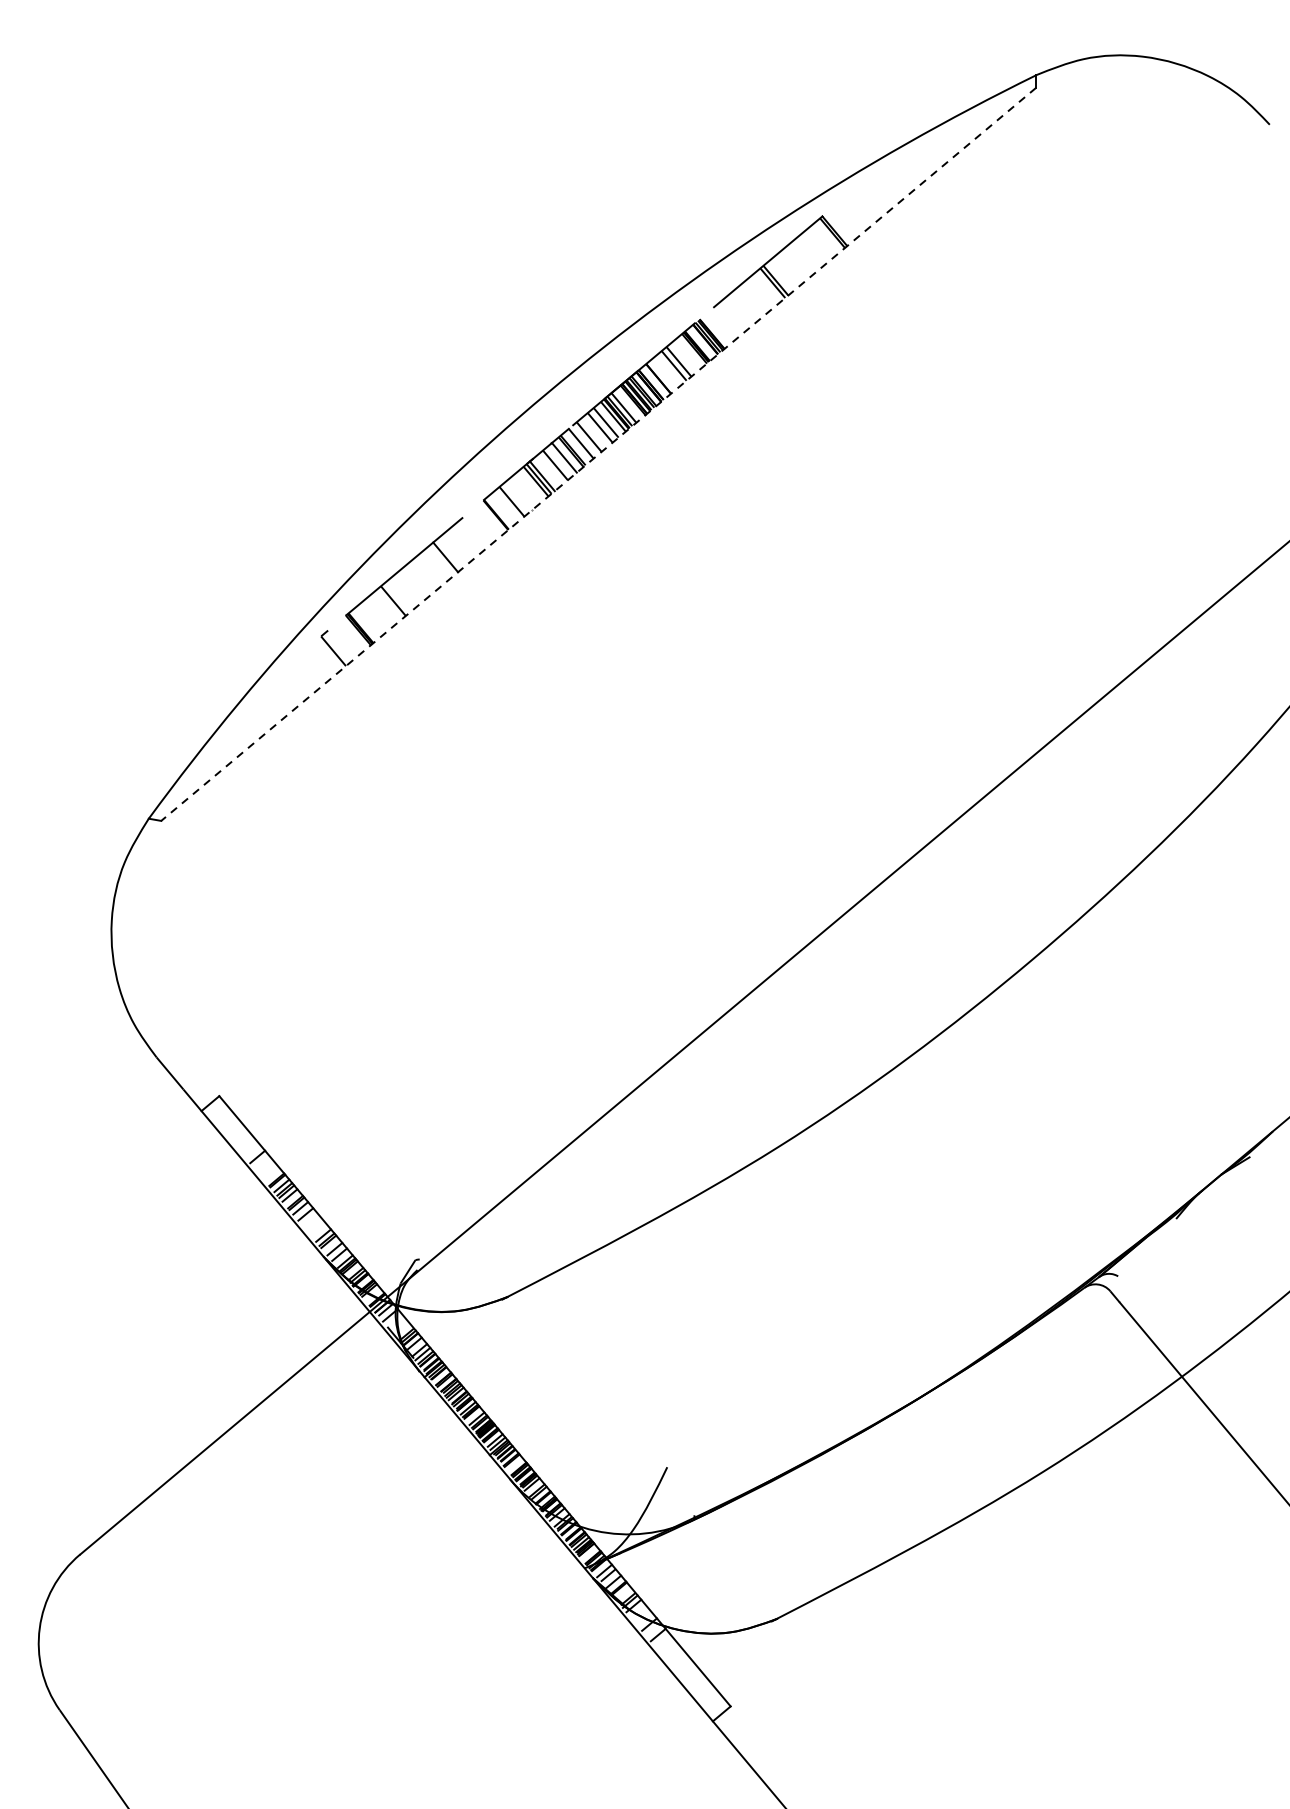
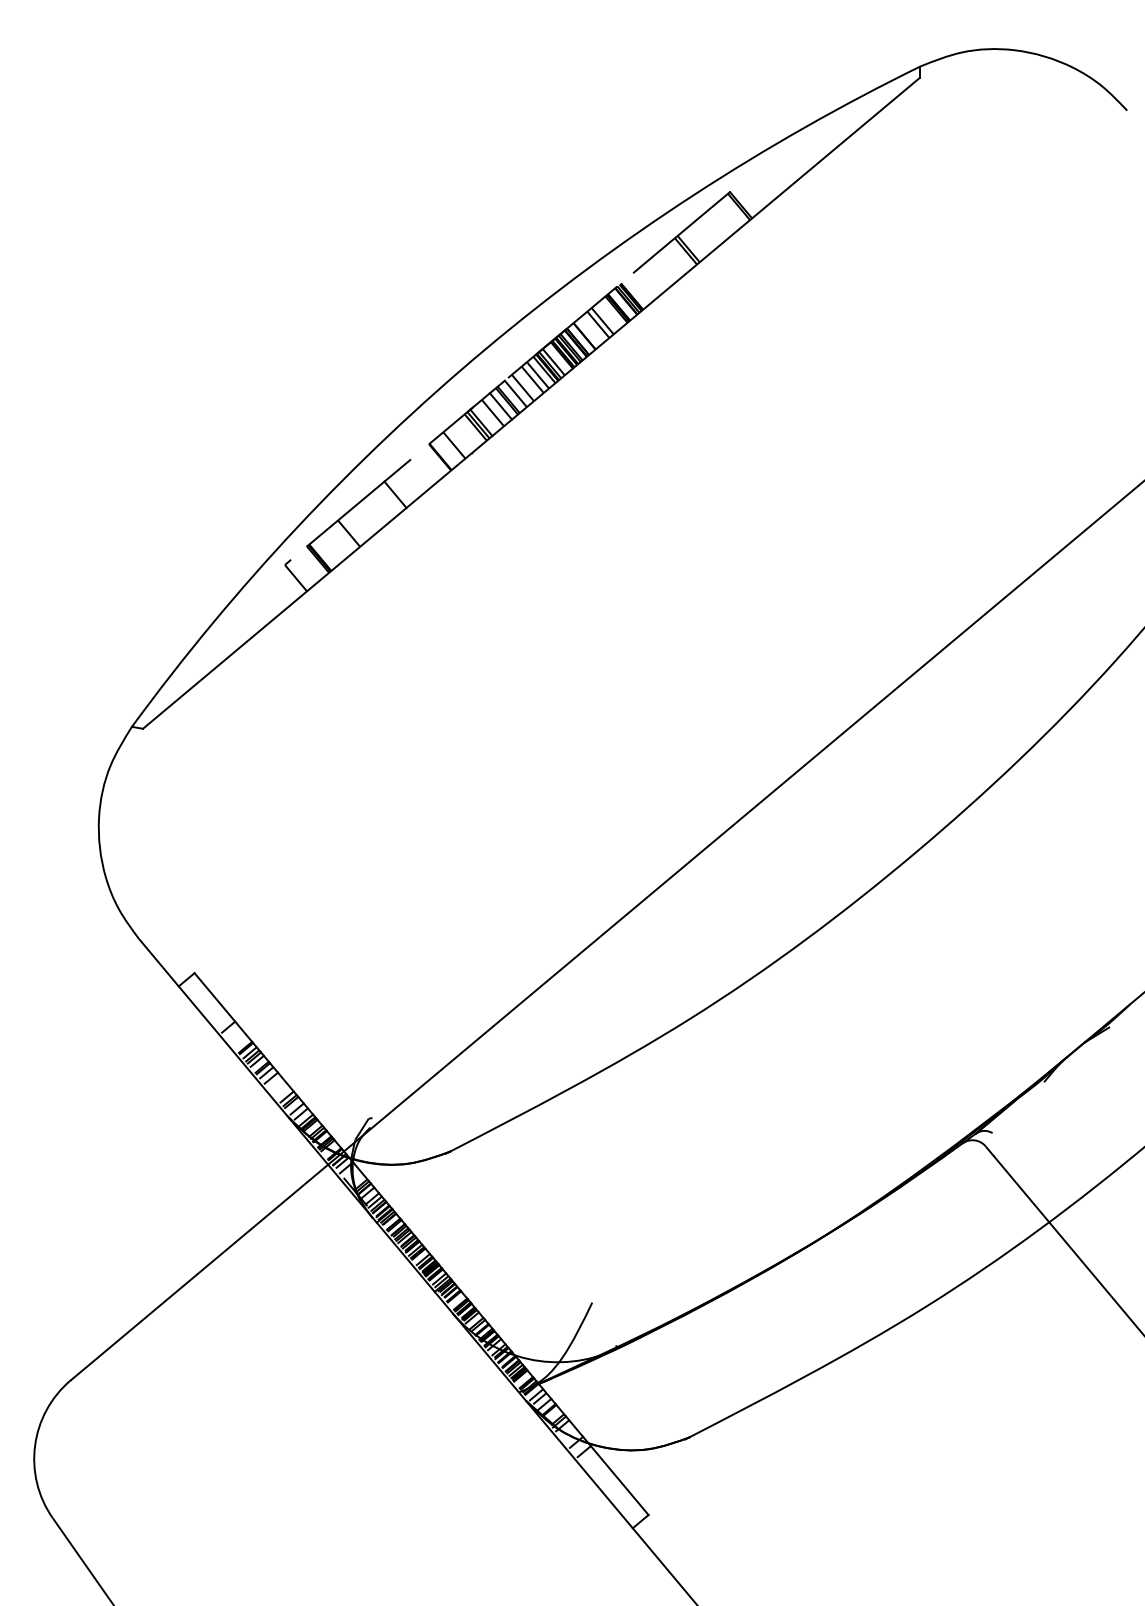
line: (598, 454) -> (531, 403), dashed -> solid

